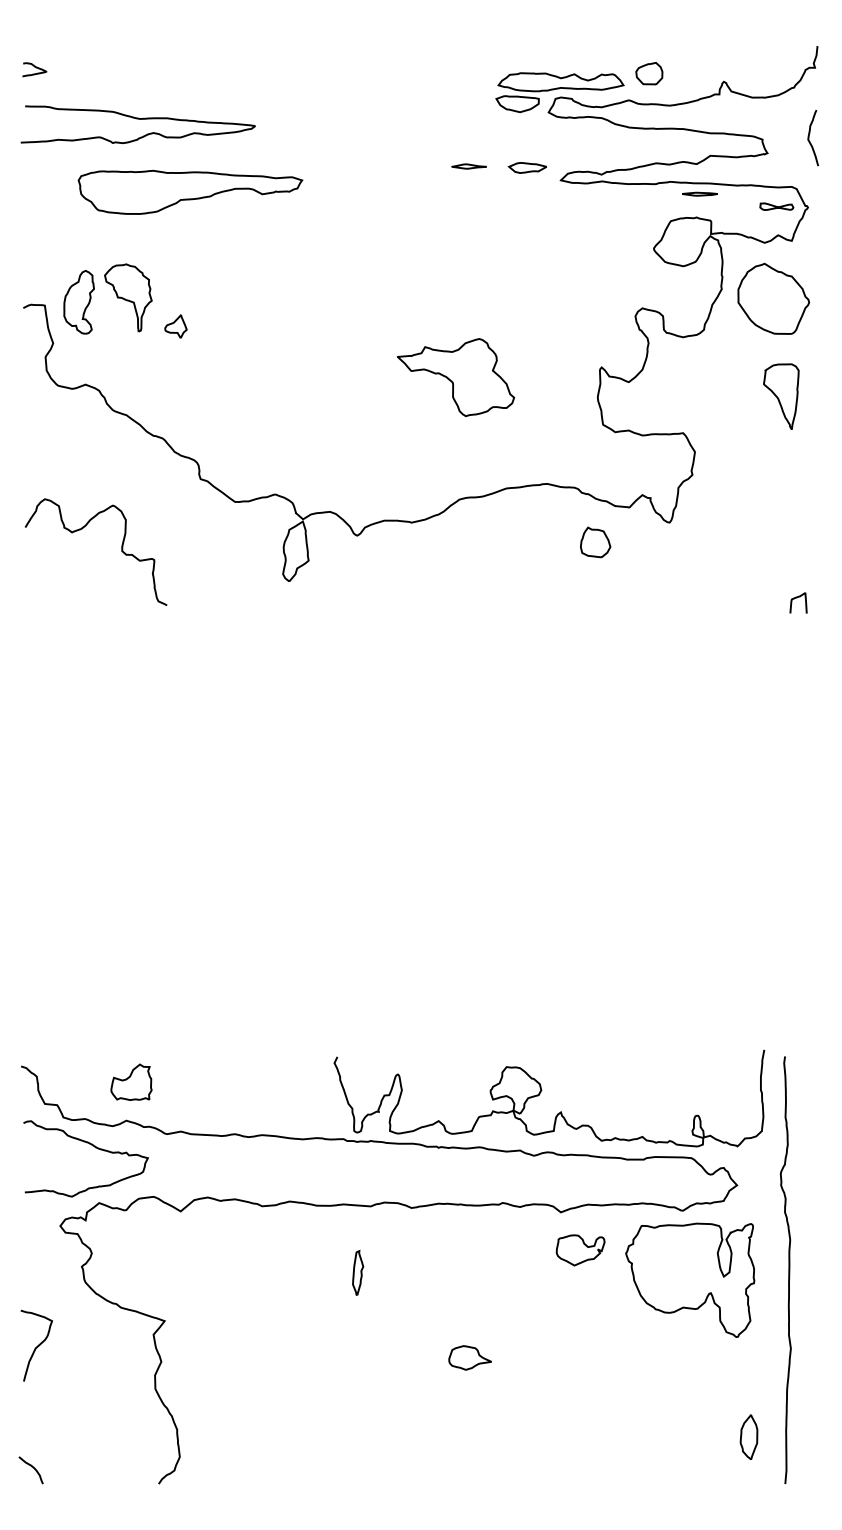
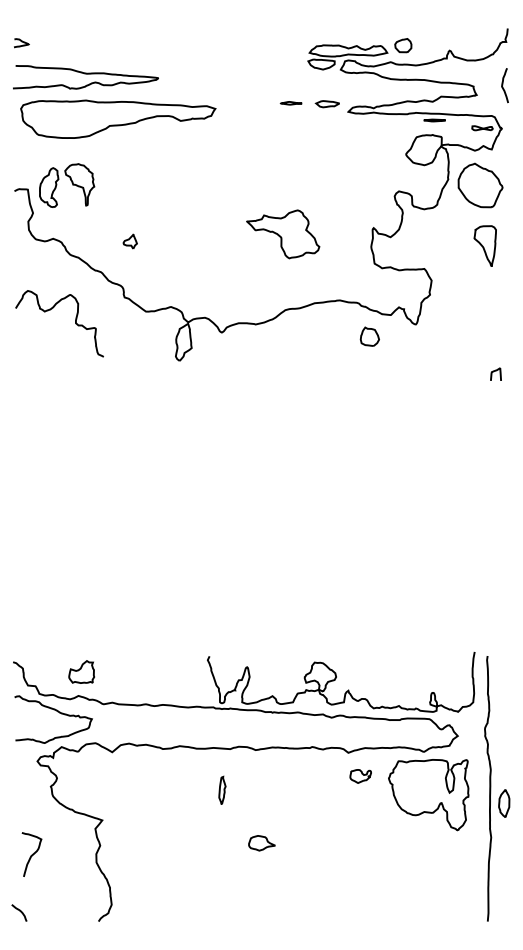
part: (190, 192) -> (118, 119), size x1.4
part: (174, 326) -> (129, 241), moved
curve: (84, 529) -> (52, 309), moved
part: (580, 1250) -> (360, 776), size x0.7
curve: (36, 1345) -> (31, 854), moved
part: (469, 1358) -> (261, 843), moved
part: (749, 1437) -> (504, 803), moved

